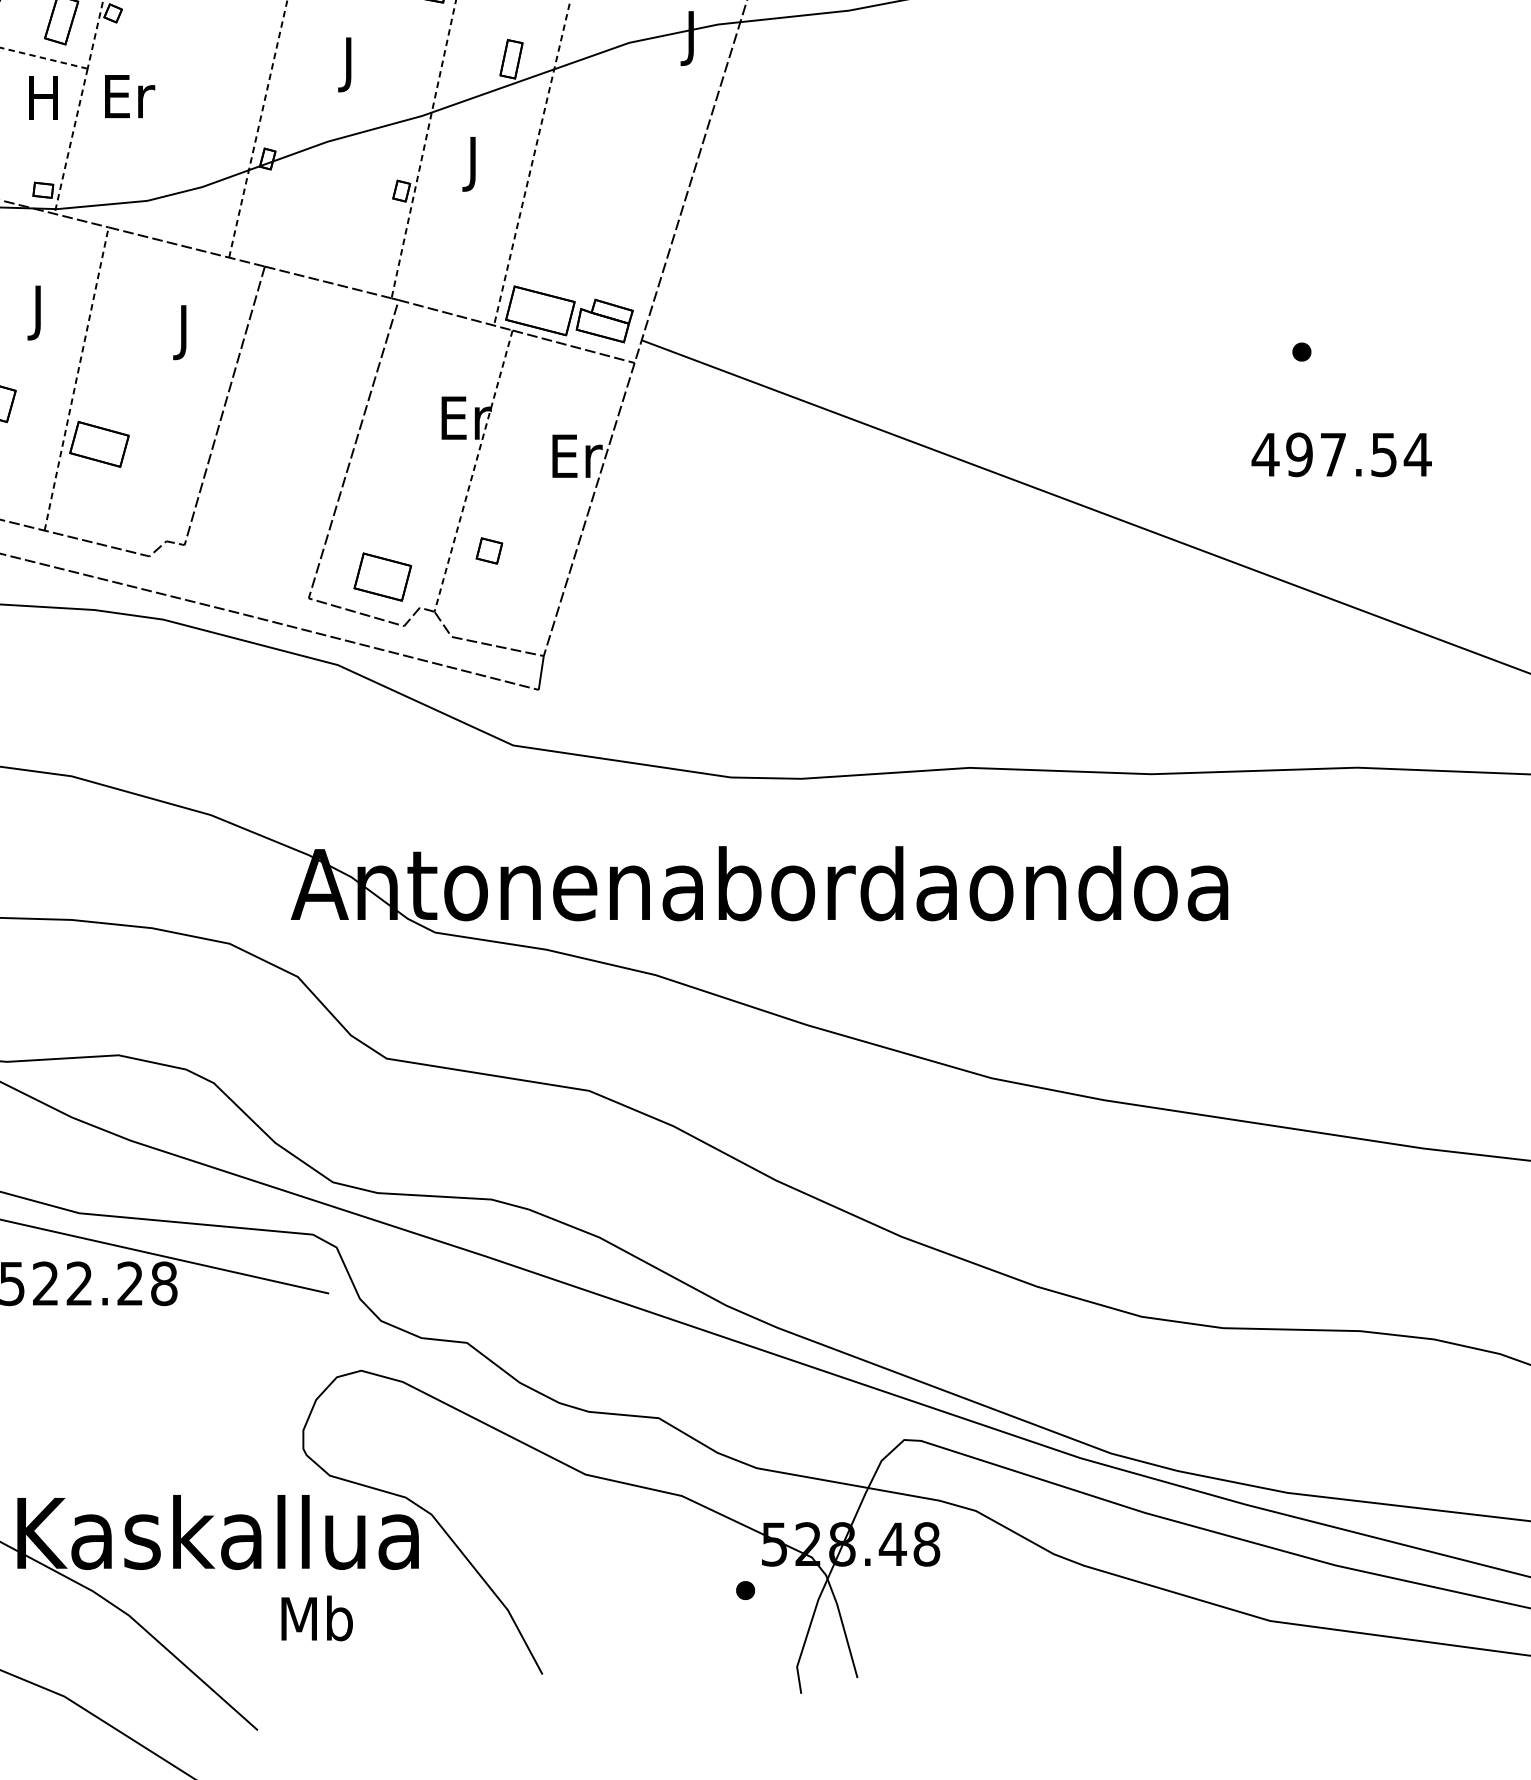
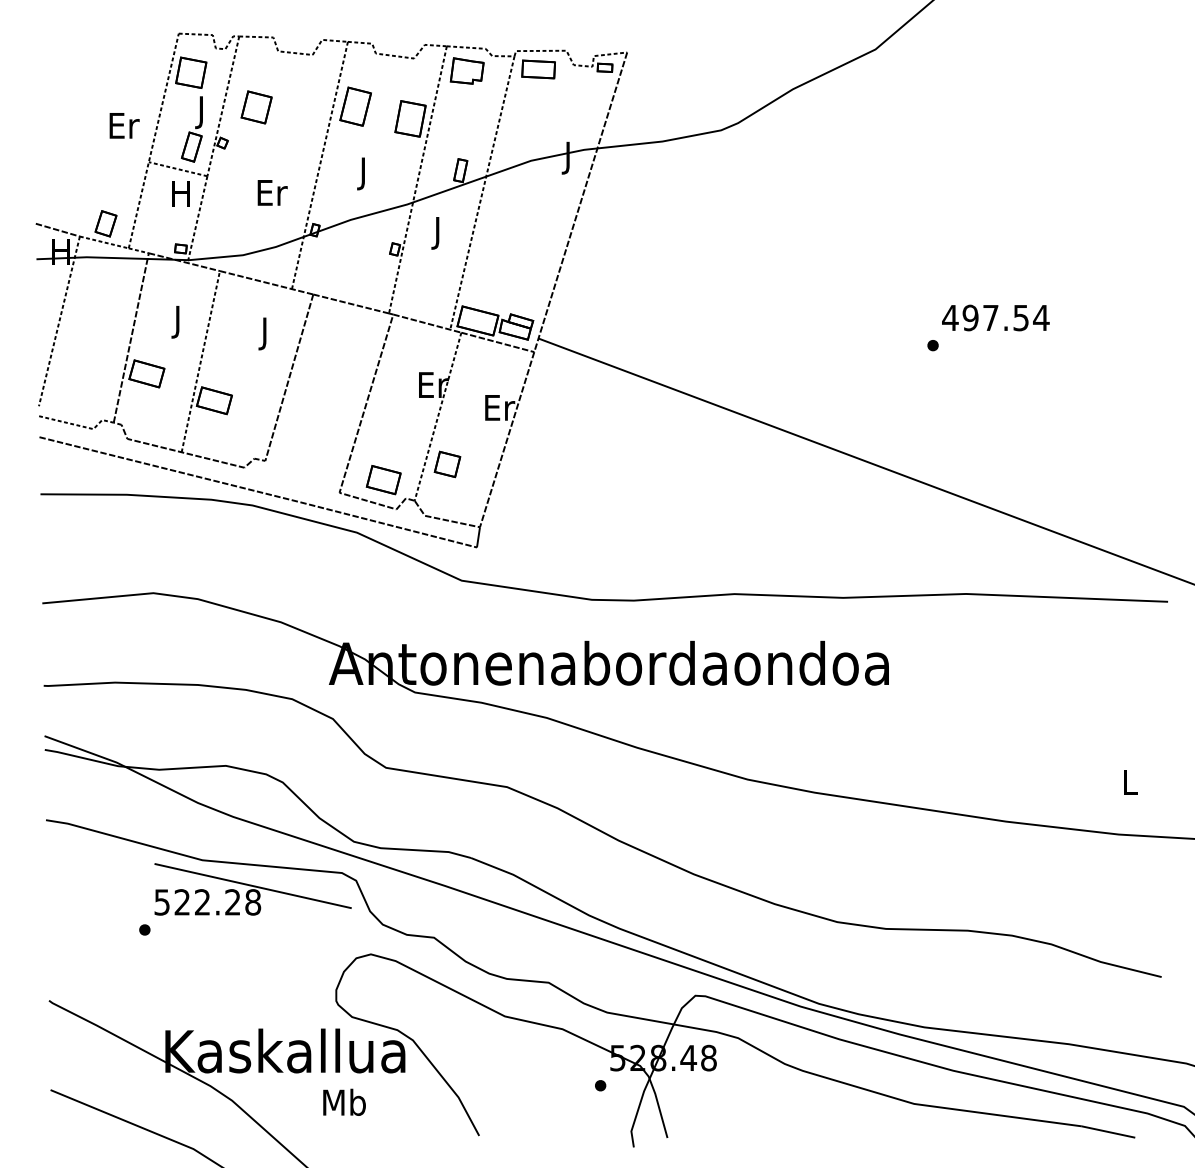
text: (129, 95) -> (272, 192), moved
text: (1341, 453) -> (995, 317), moved
part: (489, 551) -> (447, 464), size x1.67

